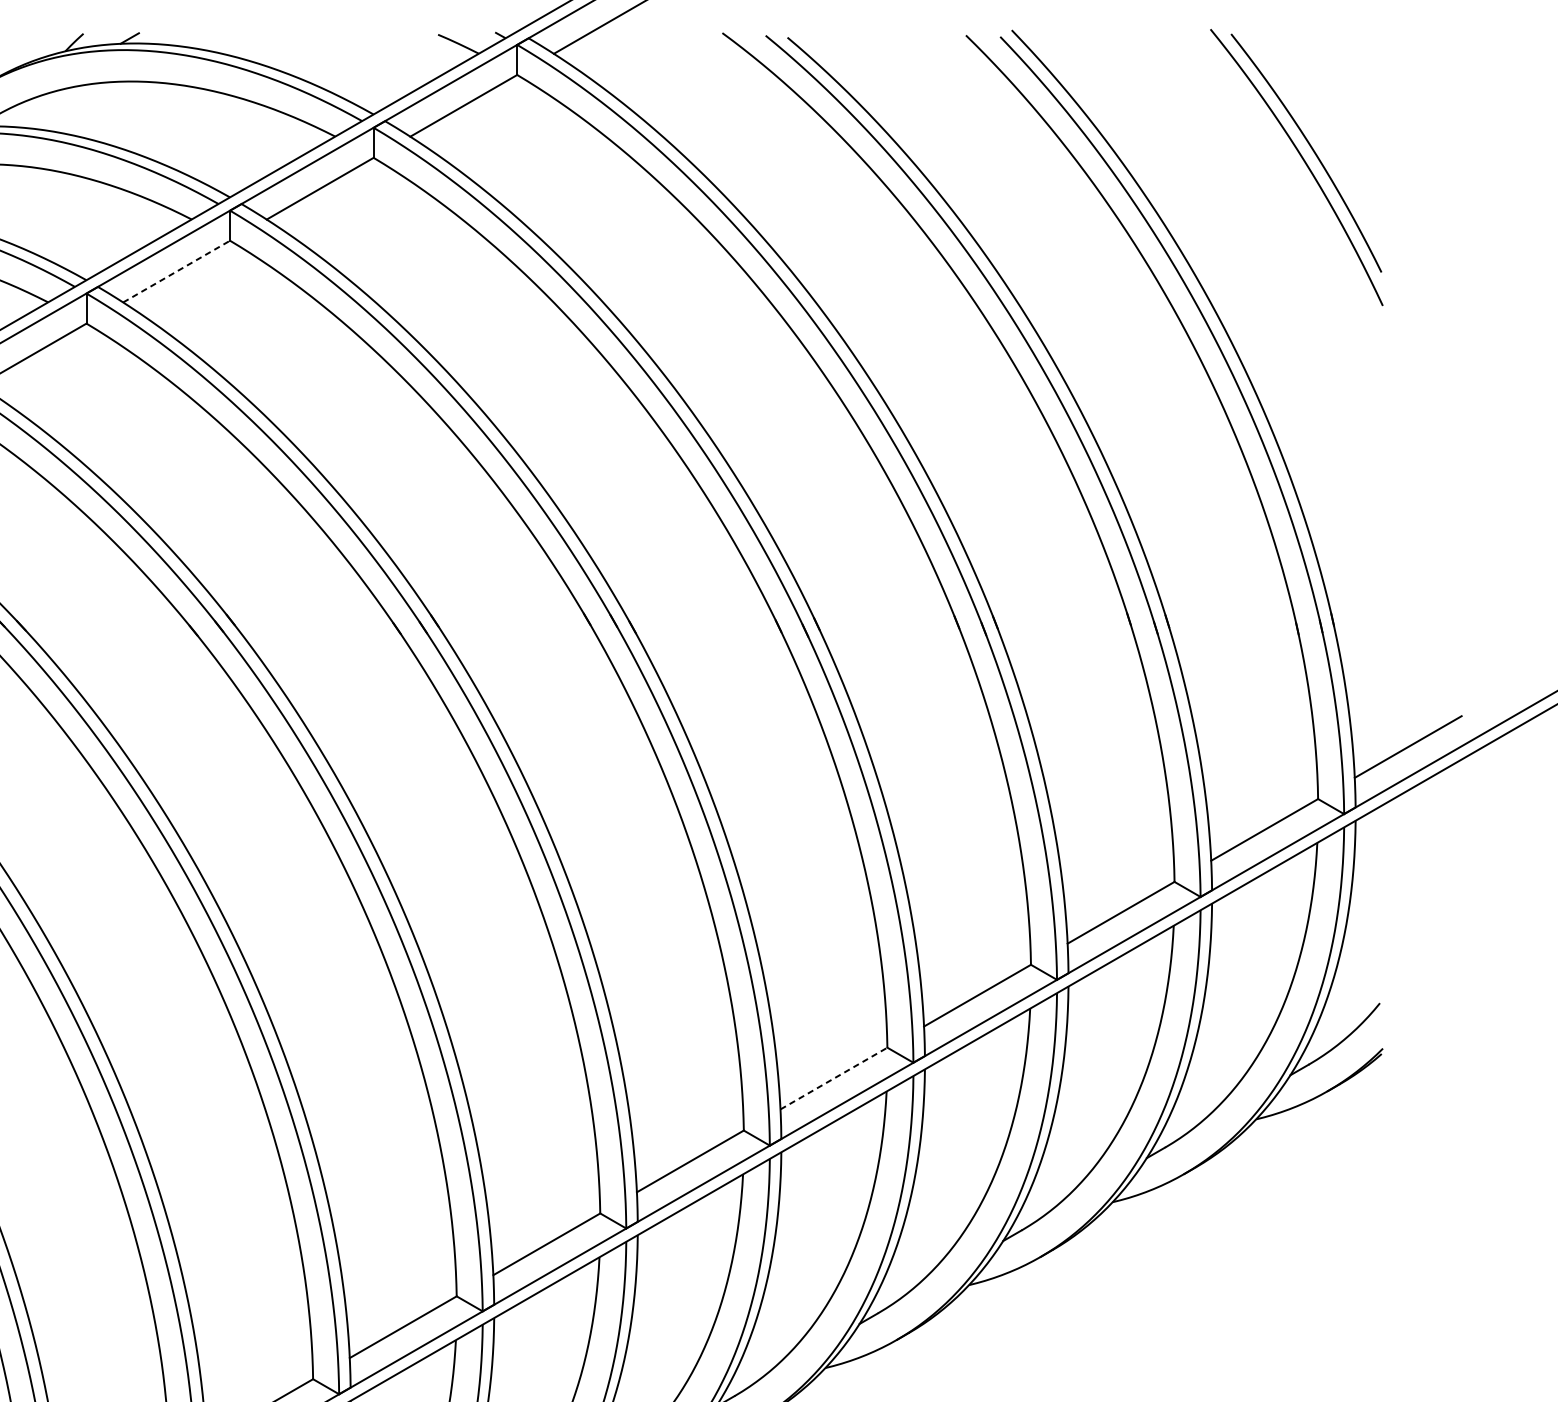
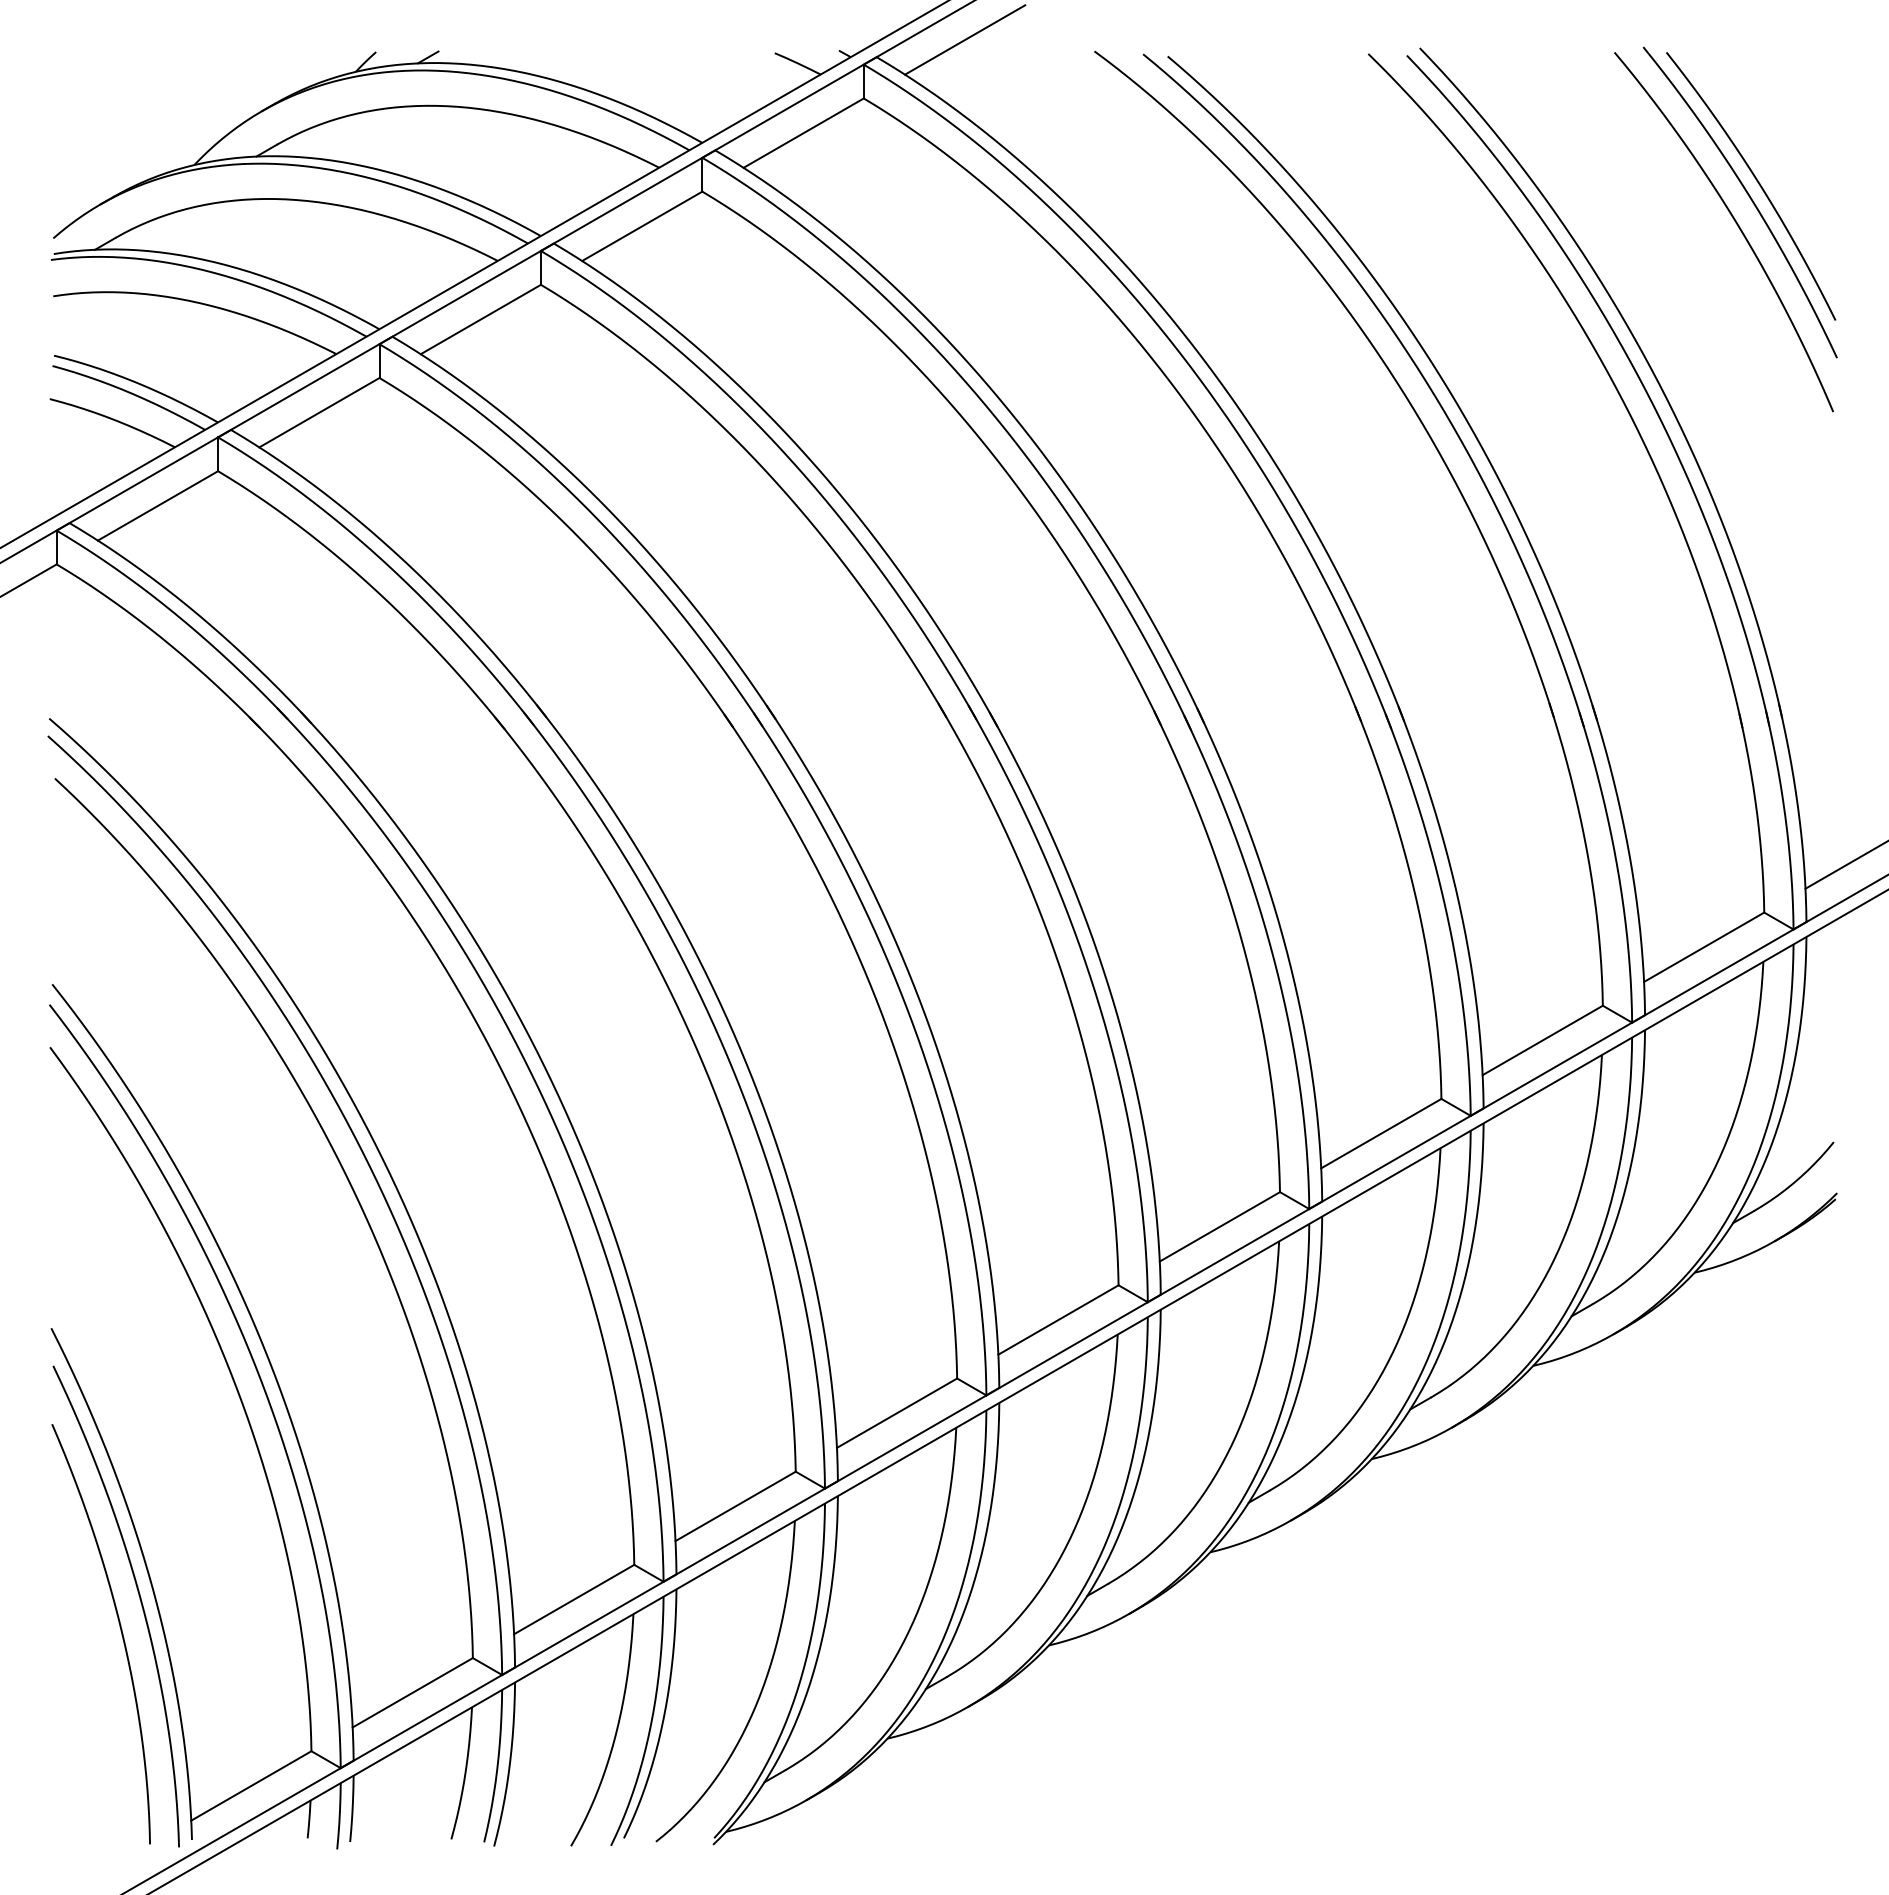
curve: (1292, 186) -> (1735, 223), added
line: (177, 271) -> (481, 319), dashed -> solid
line: (834, 1078) -> (1220, 1226), dashed -> solid

